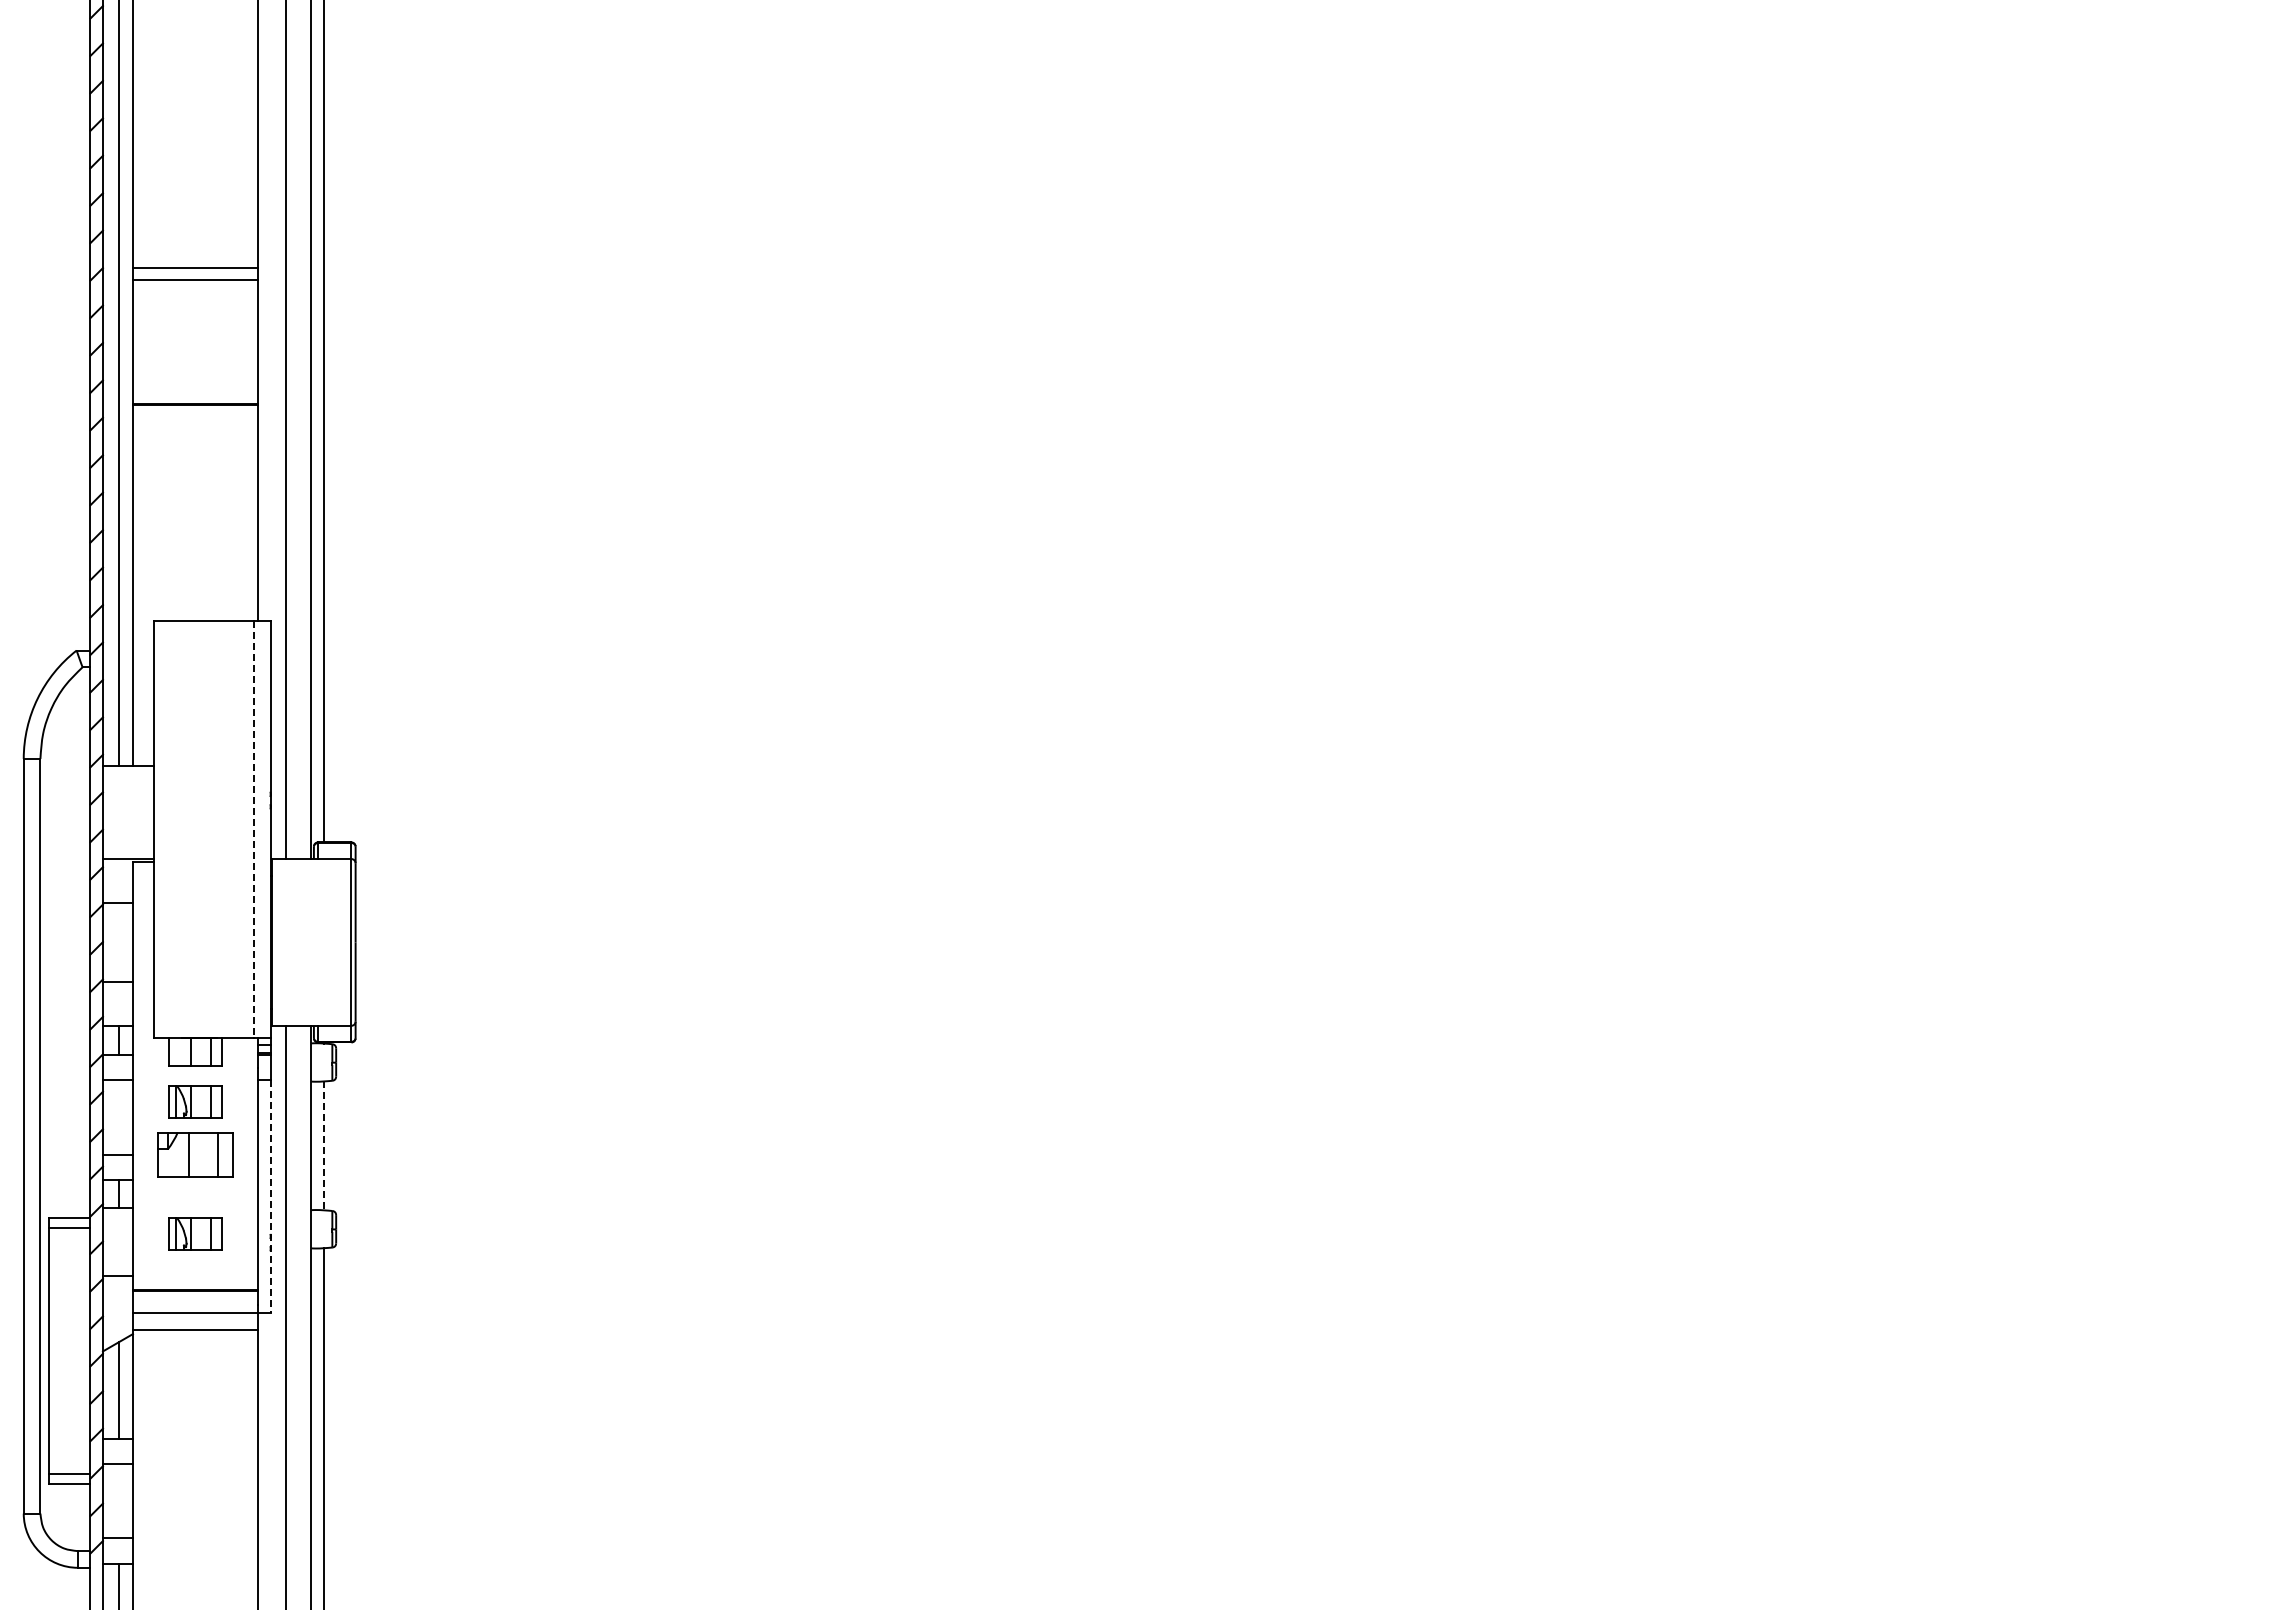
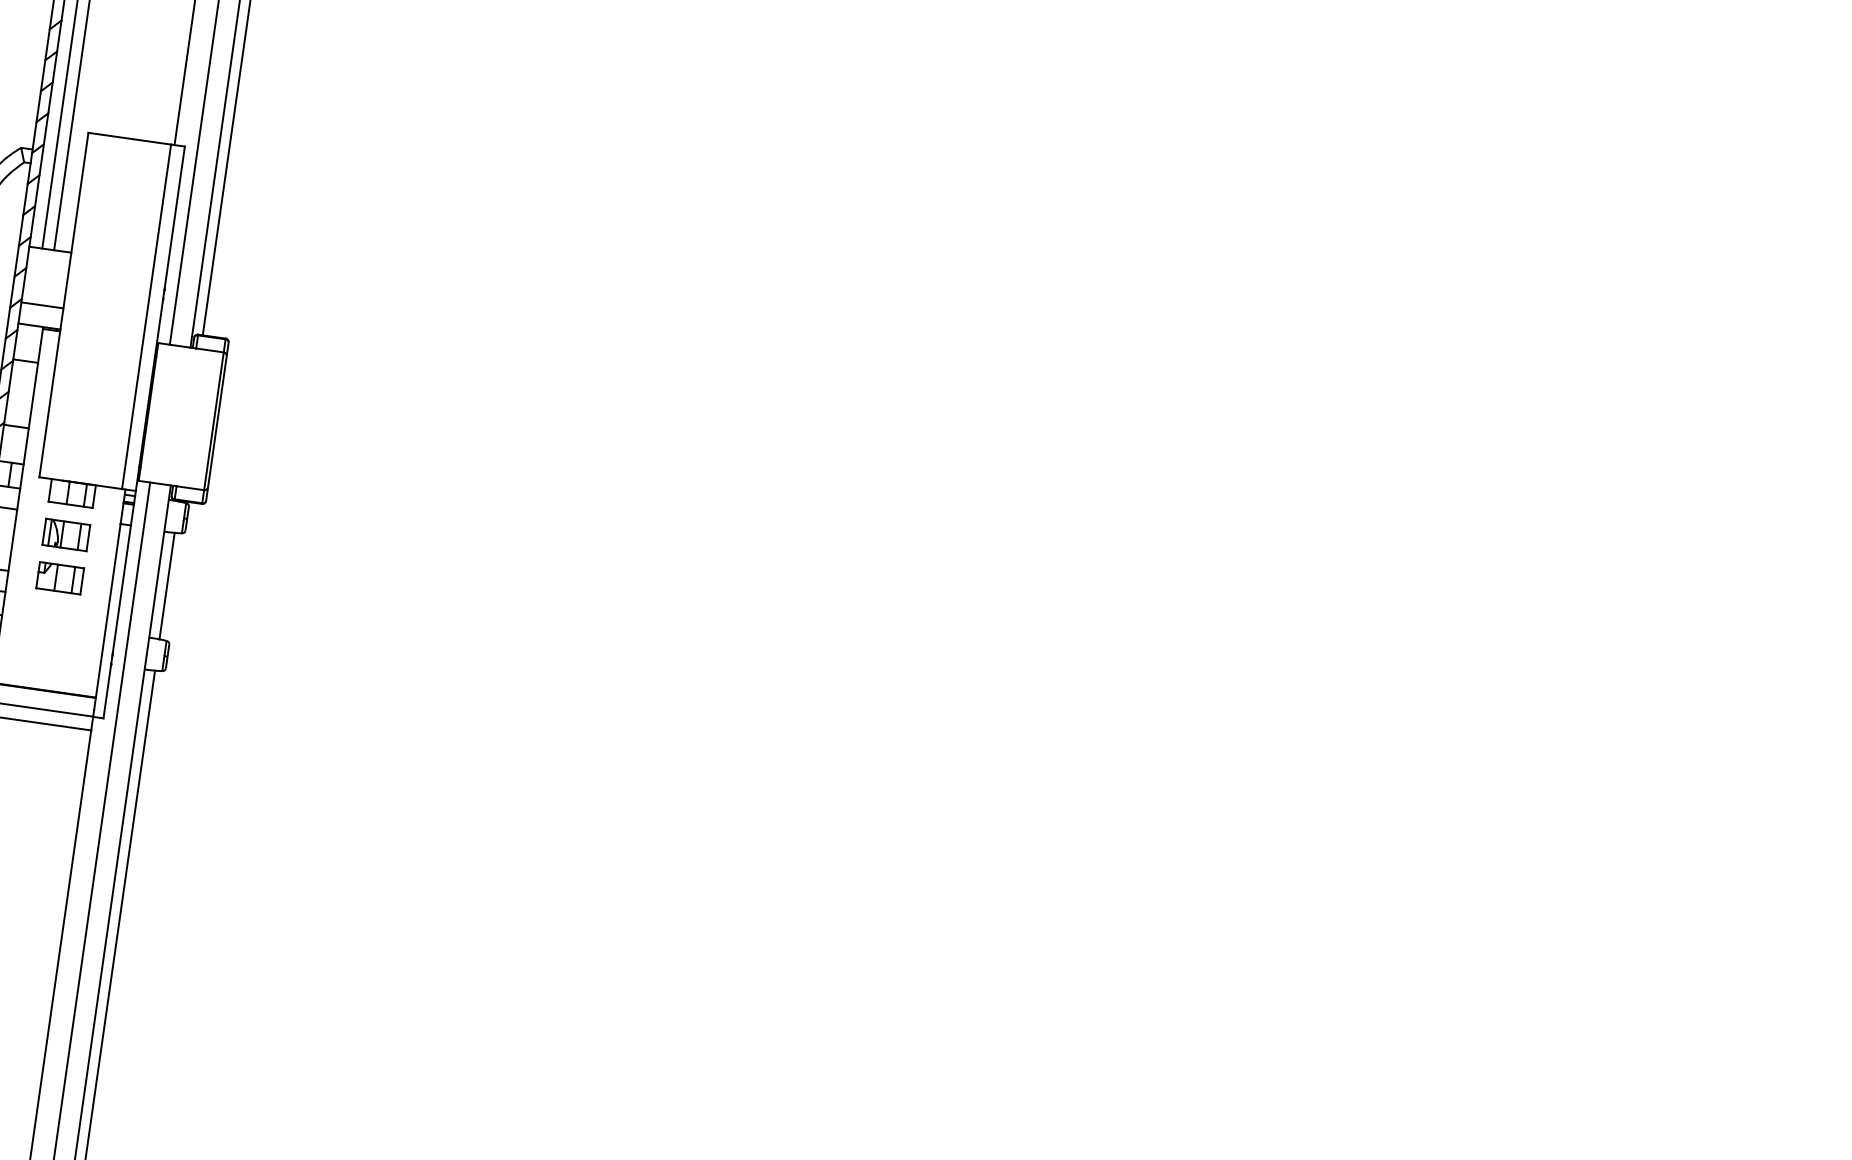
line: (253, 830) -> (146, 317), dashed -> solid
line: (127, 833) -> (41, 304), added
line: (323, 1145) -> (166, 585), dashed -> solid
part: (195, 1154) -> (60, 578), size x0.71
line: (270, 1196) -> (117, 621), dashed -> solid
part: (195, 1233) -> (50, 643), removed

